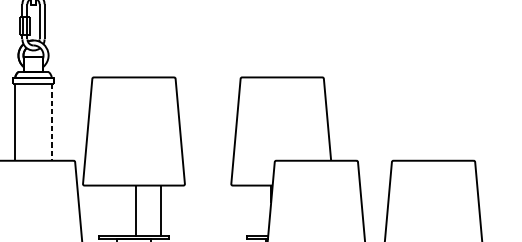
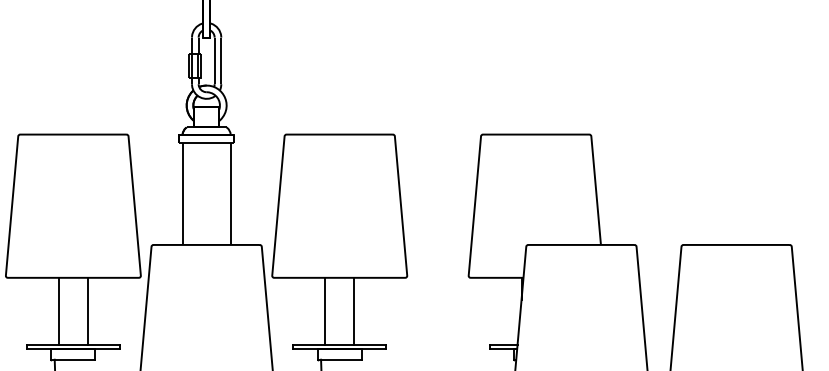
line: (51, 122) -> (230, 194), dashed -> solid
line: (136, 210) -> (325, 311), moved
line: (160, 210) -> (354, 311), moved

